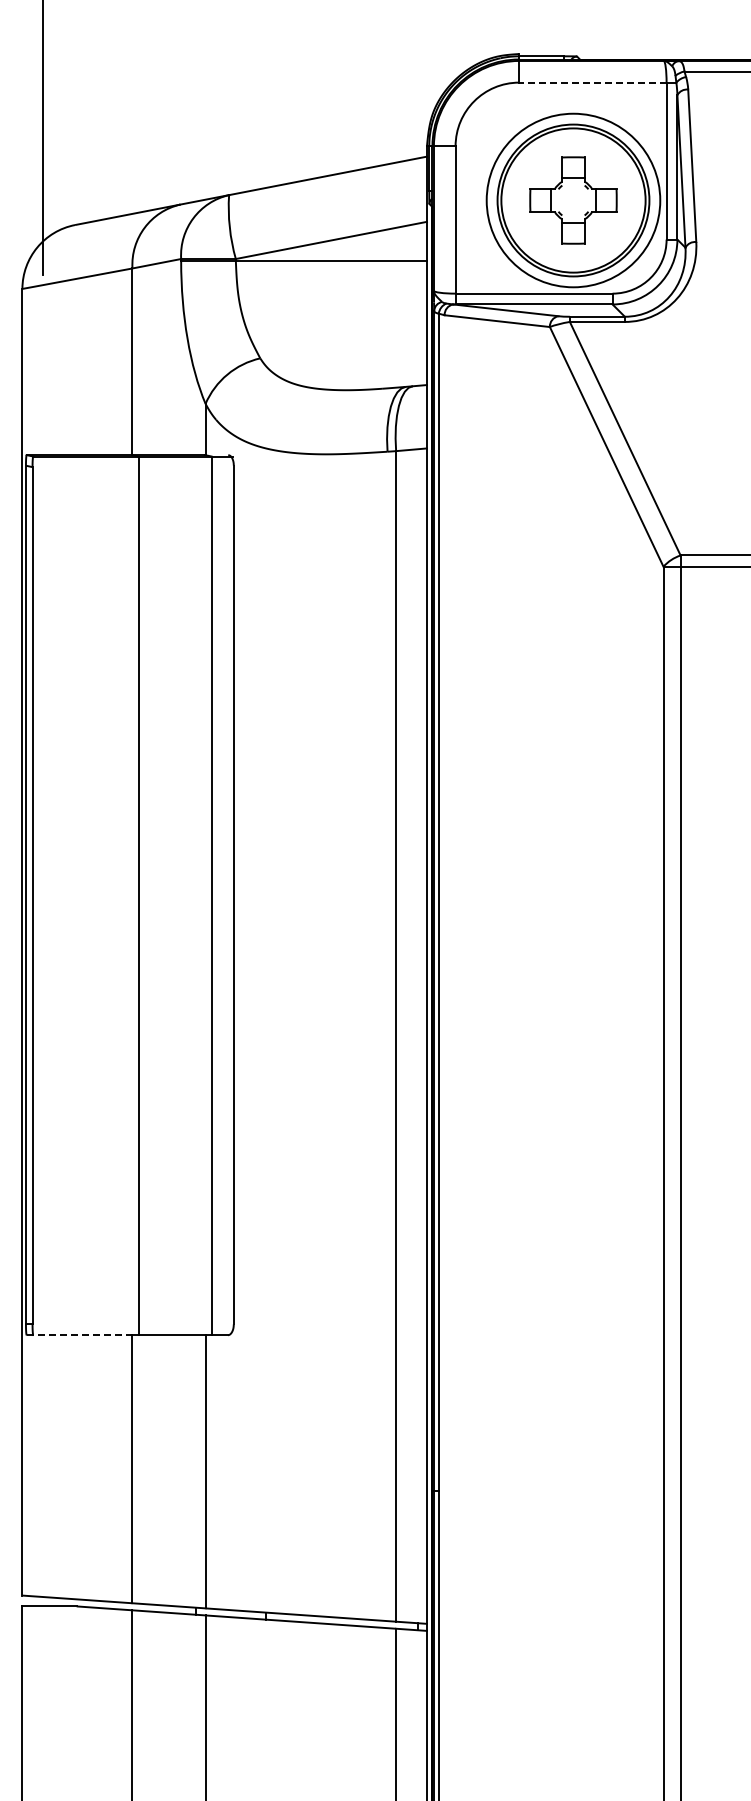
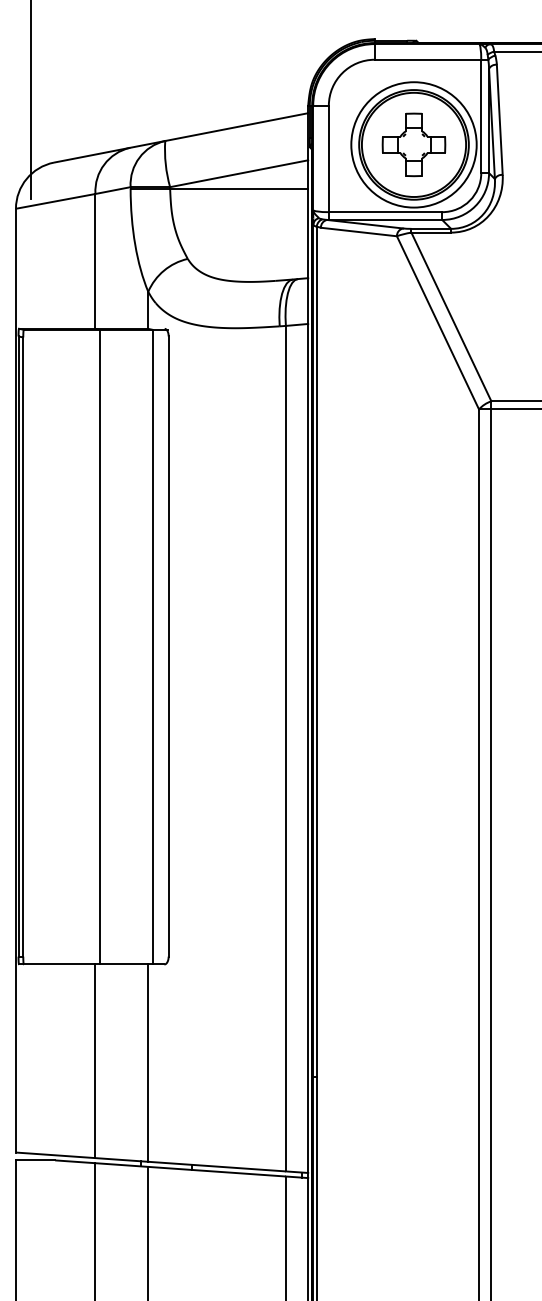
line: (592, 82) -> (427, 59), dashed -> solid
line: (79, 1335) -> (57, 964), dashed -> solid

